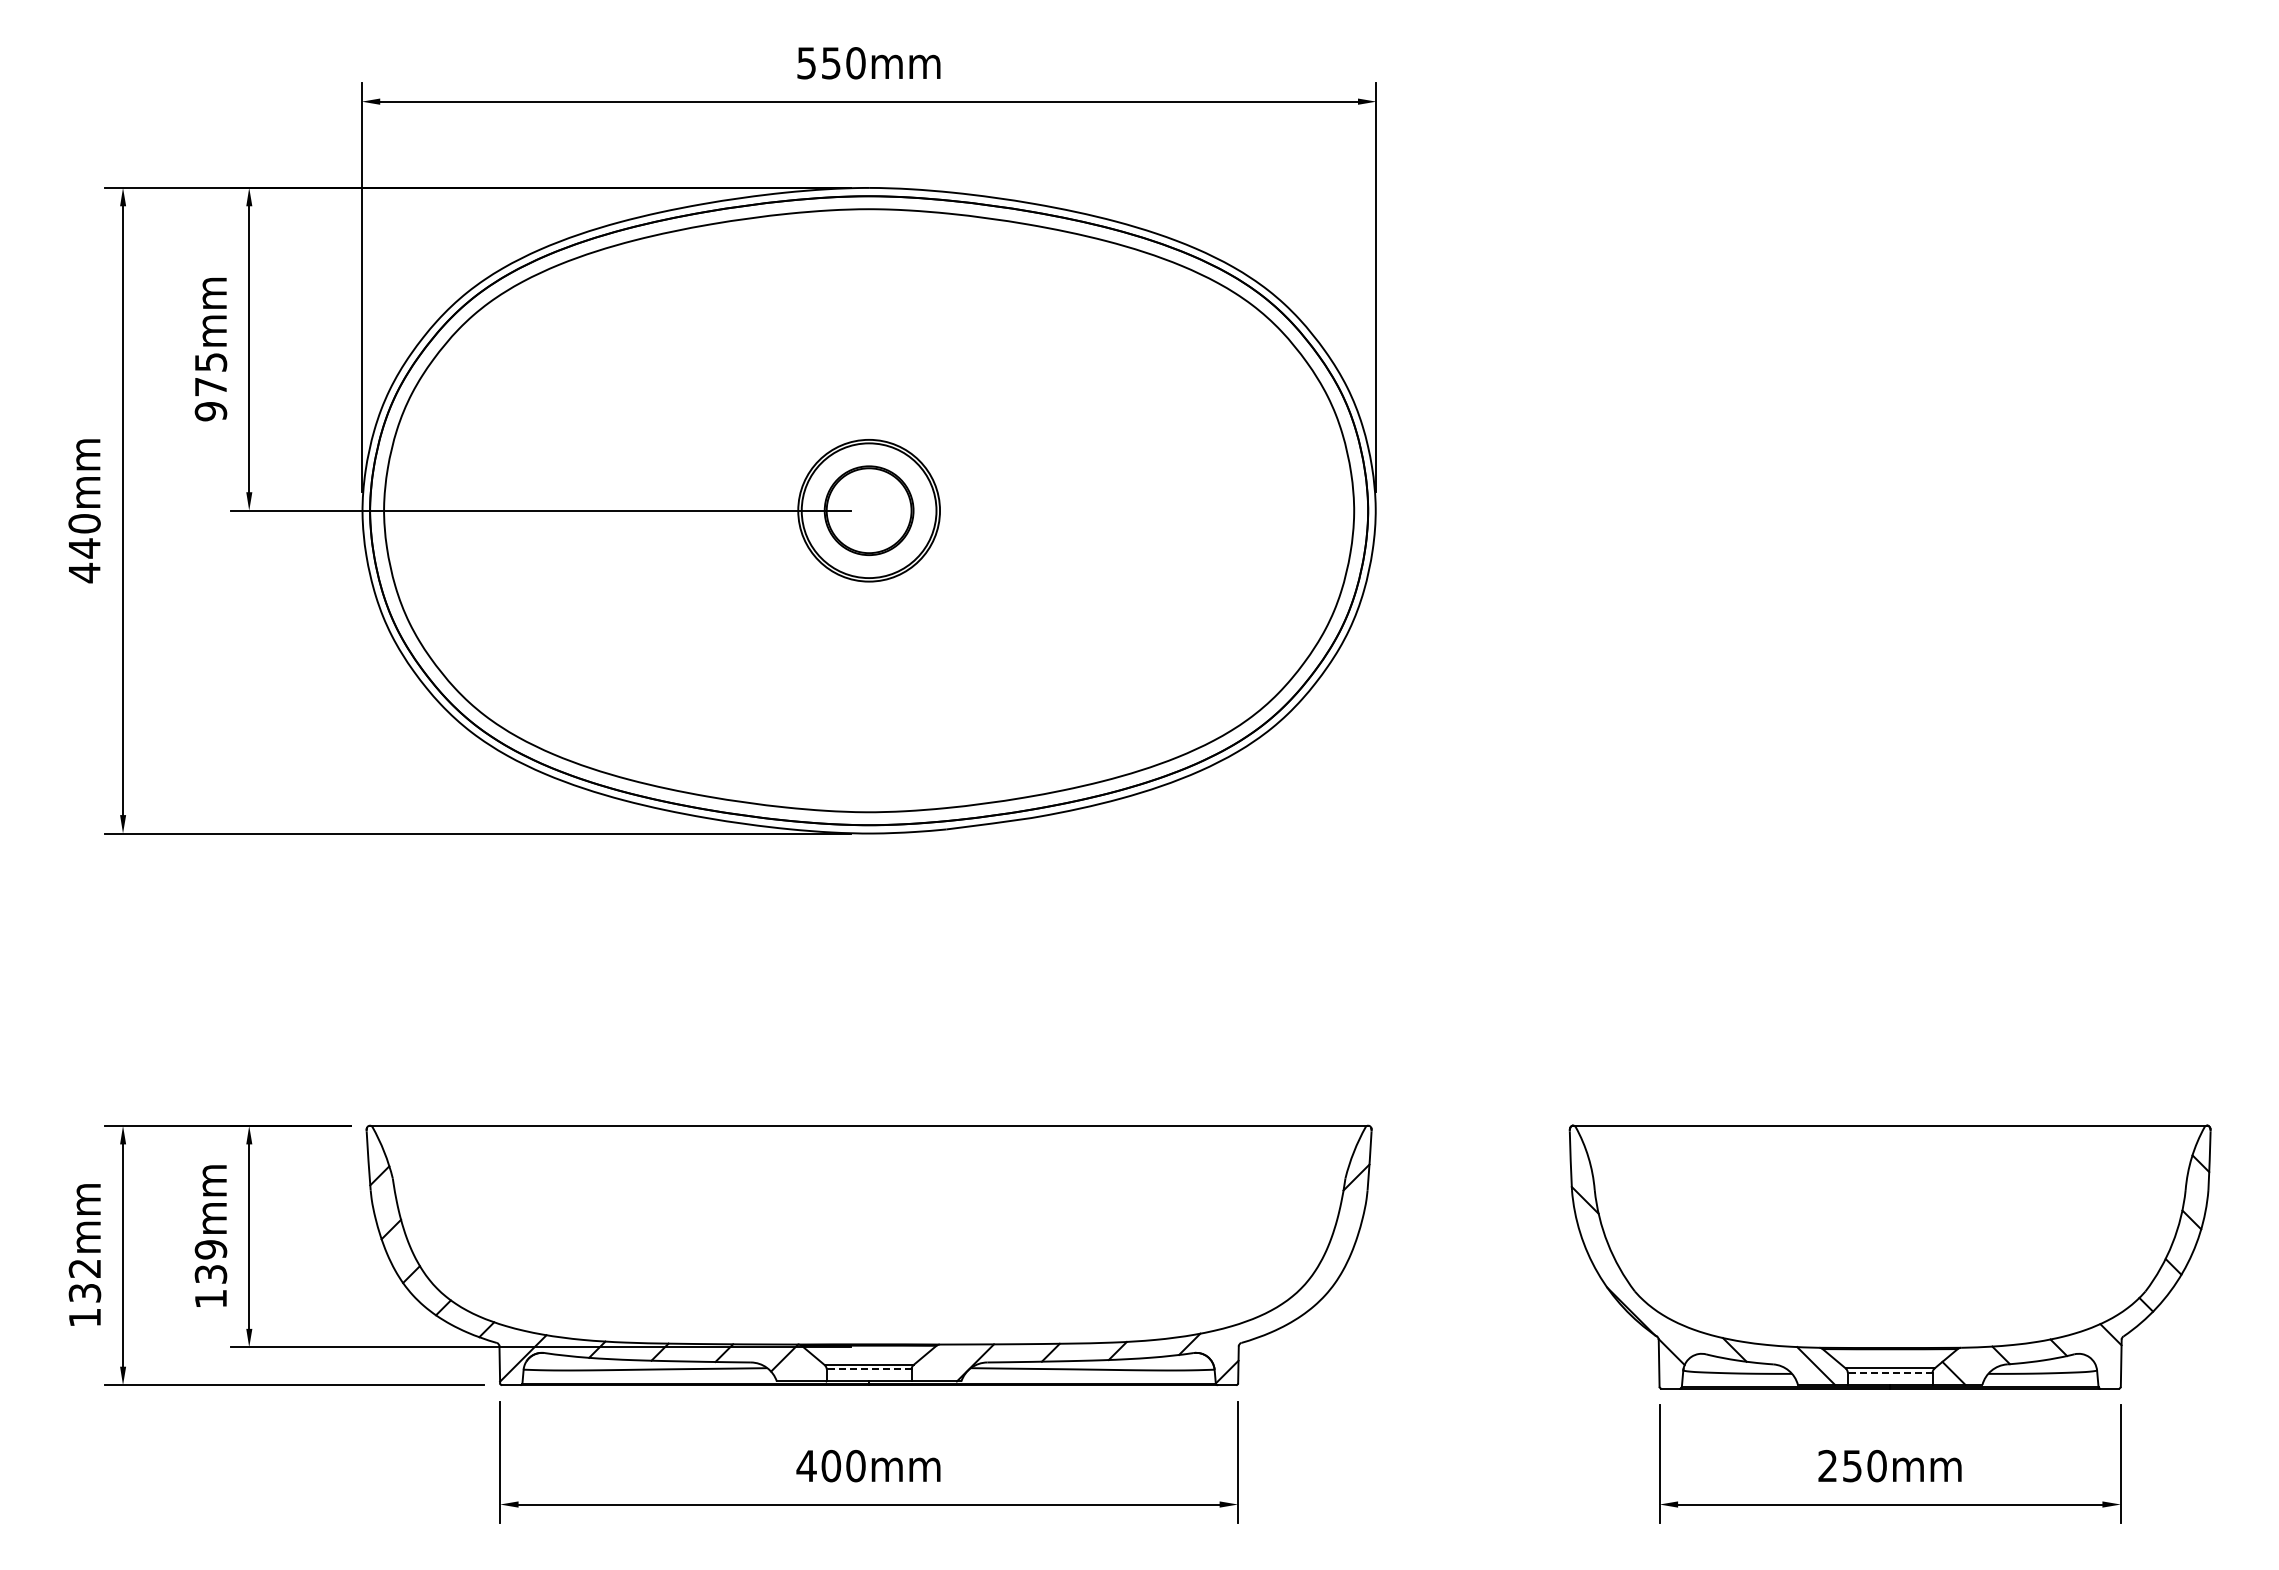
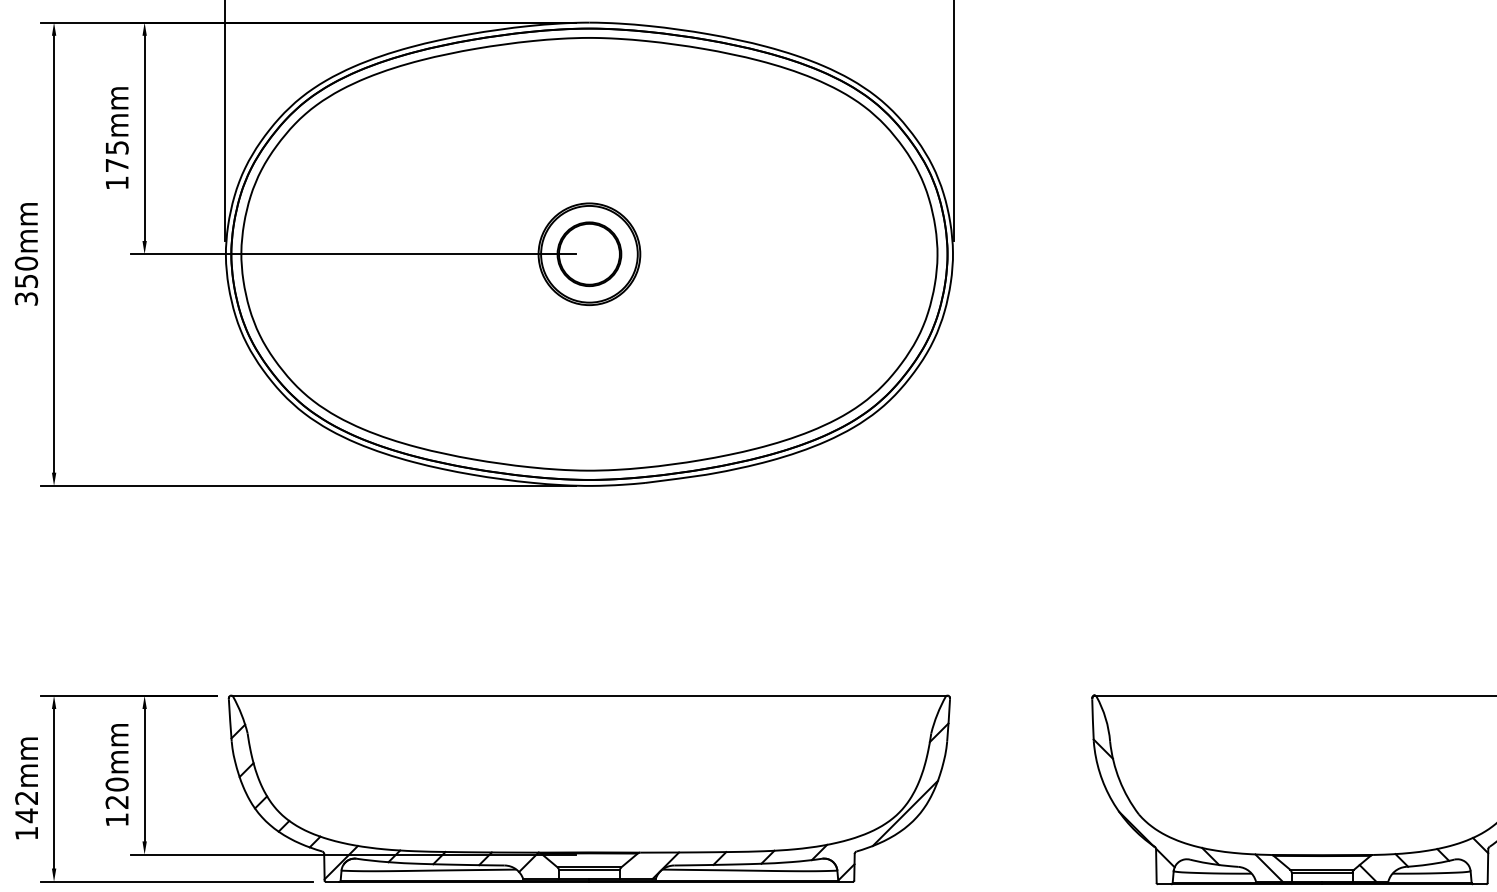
text: (210, 411) -> (116, 183), 975mm -> 175mm
text: (84, 560) -> (26, 290), 440mm -> 350mm
text: (211, 1261) -> (117, 793), 139mm -> 120mm
line: (1308, 1289) -> (904, 813), added
text: (84, 1293) -> (26, 816), 132mm -> 142mm
line: (868, 1369) -> (588, 870), dashed -> solid
line: (1889, 1372) -> (1321, 872), dashed -> solid

